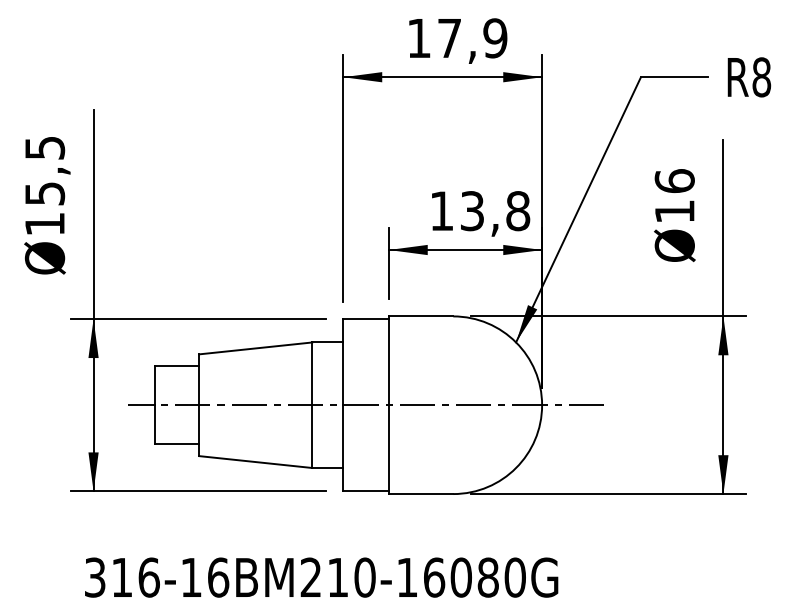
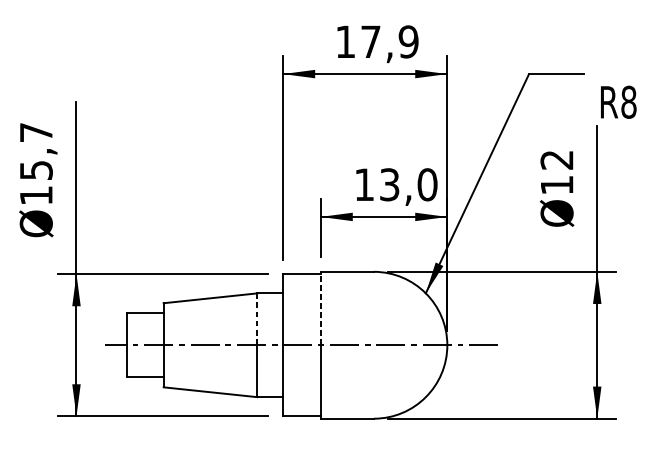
text: (749, 77) -> (618, 102), moved
text: (45, 147) -> (36, 132), Ø15,5 -> Ø15,7
text: (674, 181) -> (556, 160), Ø16 -> Ø12
text: (518, 211) -> (427, 185), 13,8 -> 13,0
line: (388, 360) -> (320, 308), solid -> dashed
line: (312, 374) -> (257, 319), solid -> dashed

